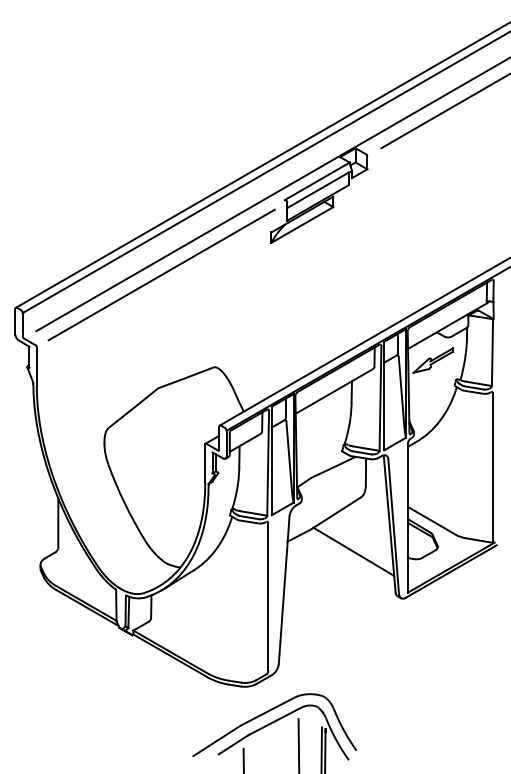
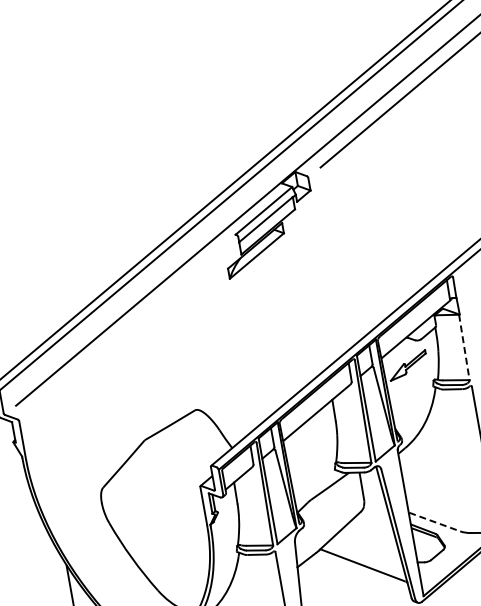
line: (161, 274) -> (128, 328), removed
line: (492, 353) -> (464, 348), solid -> dashed
line: (432, 521) -> (435, 522), solid -> dashed

